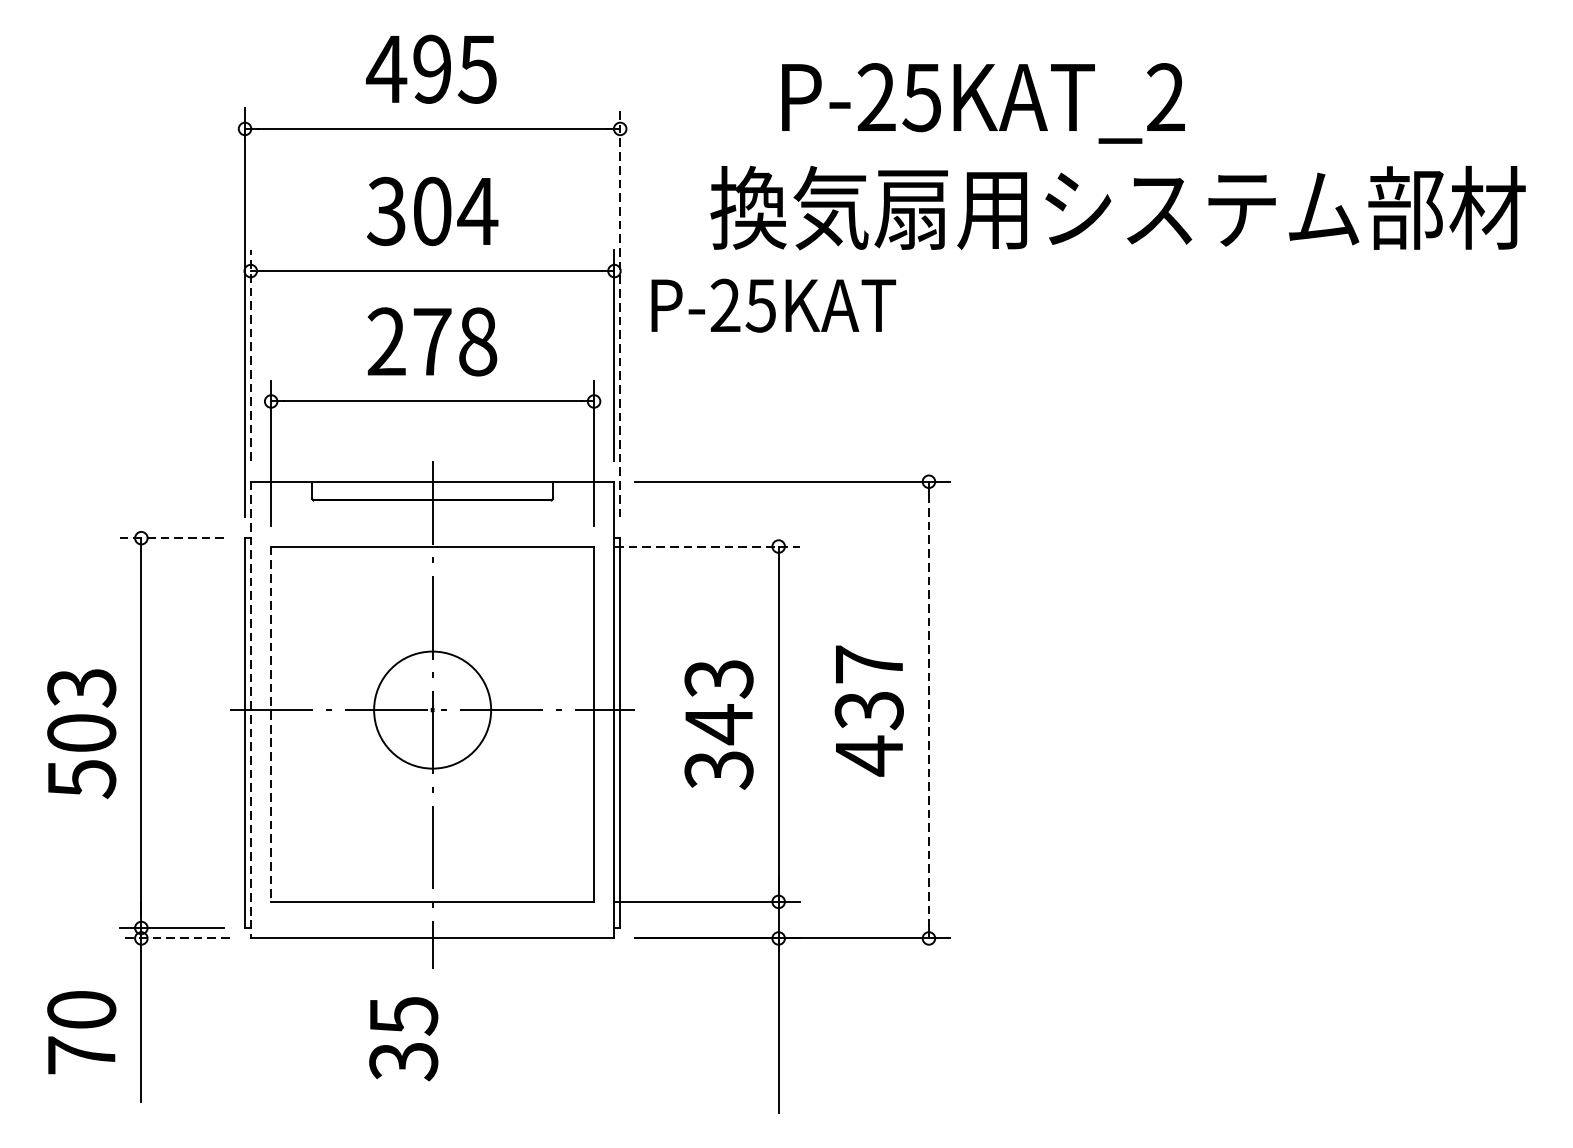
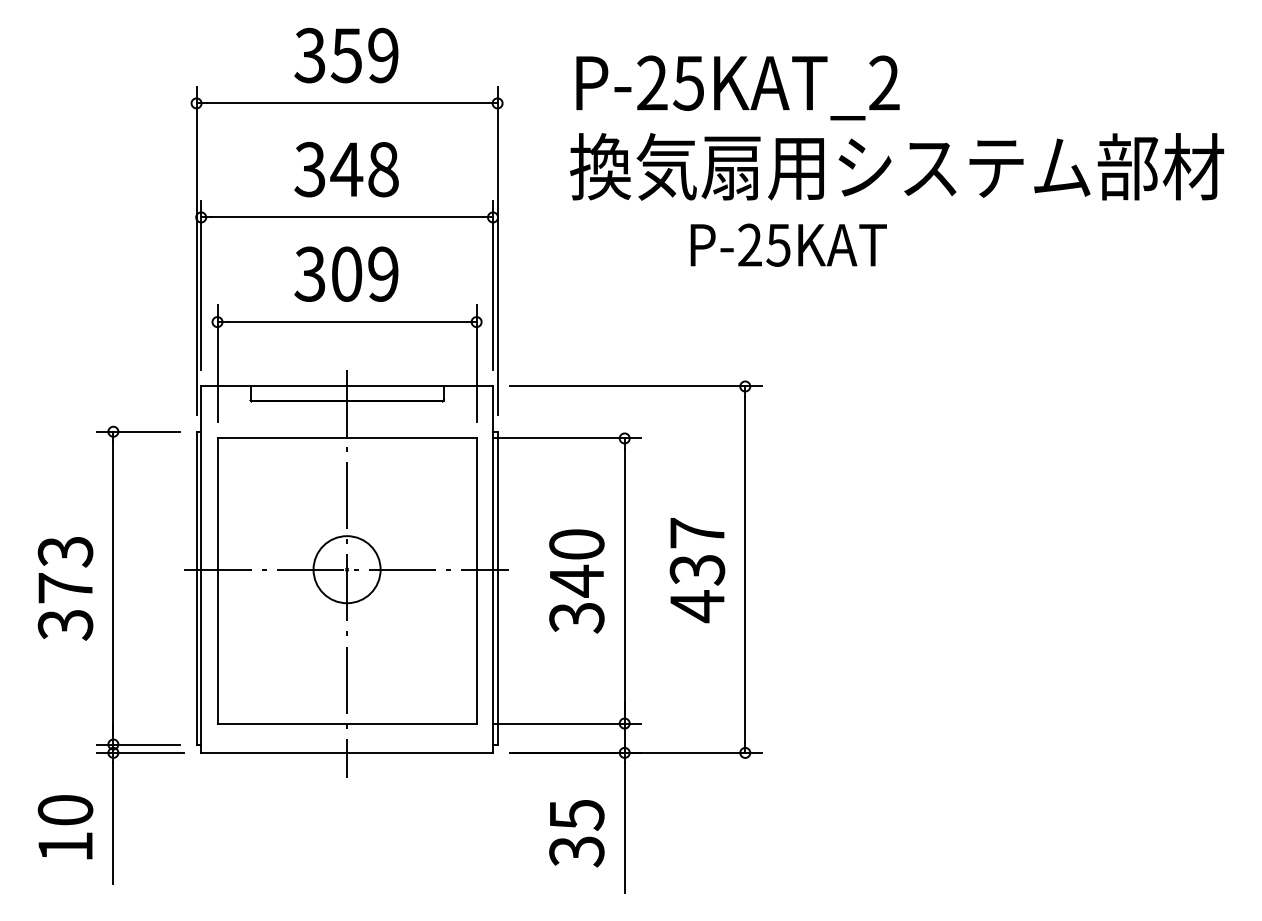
text: (430, 69) -> (345, 55), 495 -> 359
text: (982, 102) -> (737, 87), moved
text: (454, 211) -> (364, 169), 304 -> 348
text: (773, 304) -> (788, 244), moved
line: (620, 312) -> (497, 250), dashed -> solid
text: (431, 340) -> (346, 273), 278 -> 309
line: (251, 355) -> (201, 285), dashed -> solid
line: (172, 537) -> (138, 431), dashed -> solid
line: (707, 546) -> (567, 438), dashed -> solid
text: (718, 678) -> (576, 544), 343 -> 340
circle: (431, 709) -> (346, 569), size x0.71
line: (251, 711) -> (201, 570), dashed -> solid
line: (929, 711) -> (745, 570), dashed -> solid
line: (271, 724) -> (217, 581), dashed -> solid
text: (81, 755) -> (65, 606), 503 -> 373
line: (175, 937) -> (140, 752), dashed -> solid
text: (403, 1038) -> (576, 833), moved
text: (81, 1055) -> (65, 846), 70 -> 10

